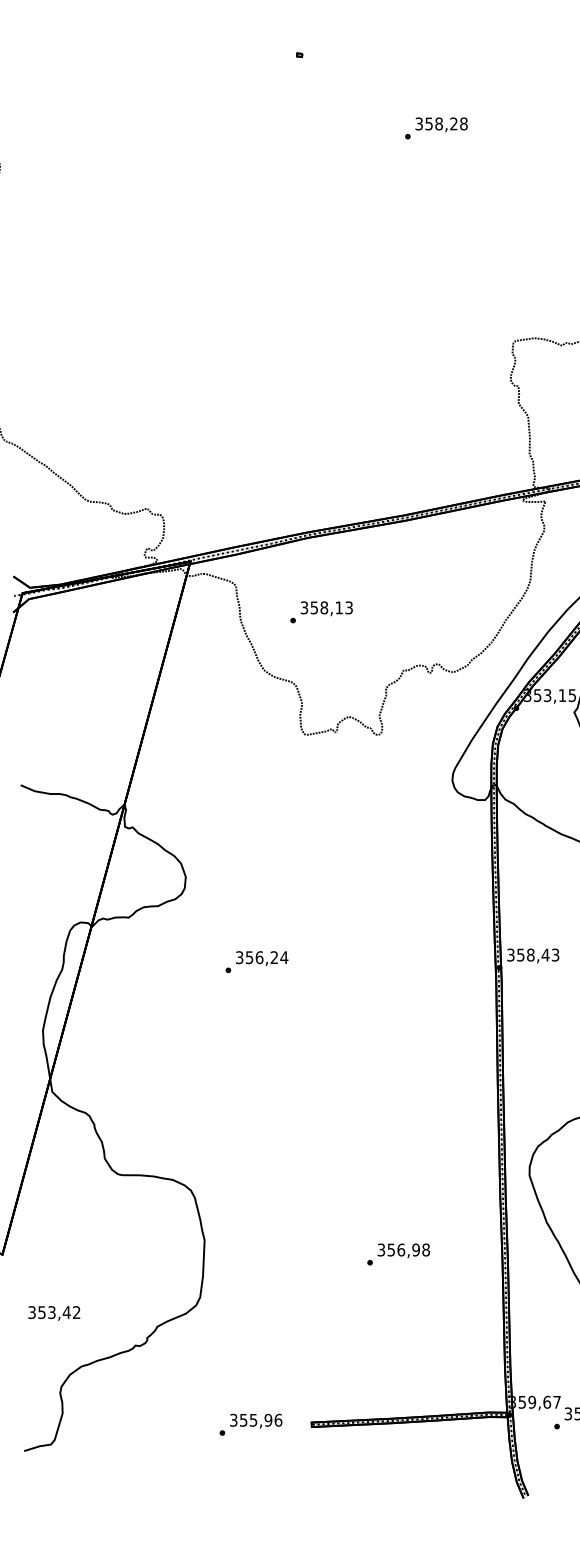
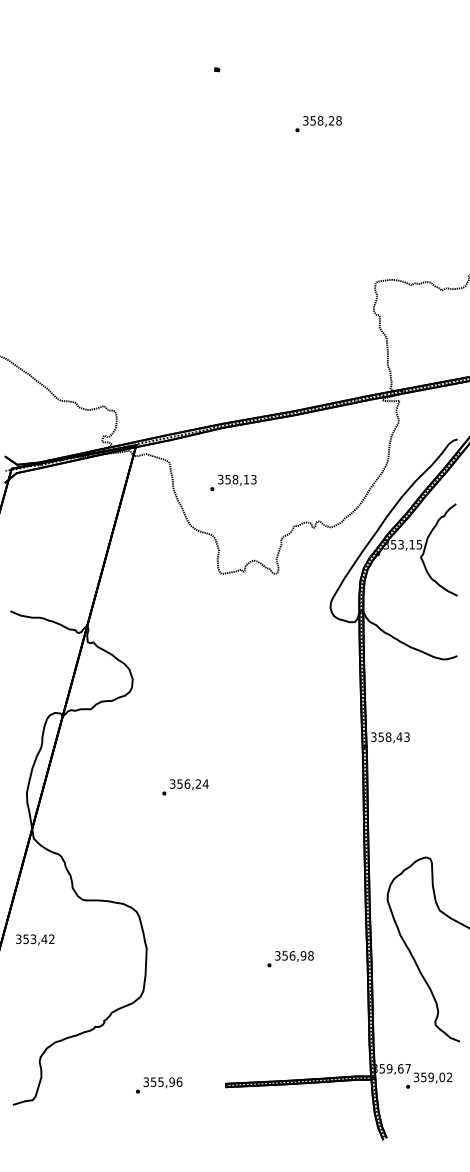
text: (256, 962) -> (185, 787), moved
text: (54, 1312) -> (35, 939), moved
text: (251, 1424) -> (159, 1085), moved

